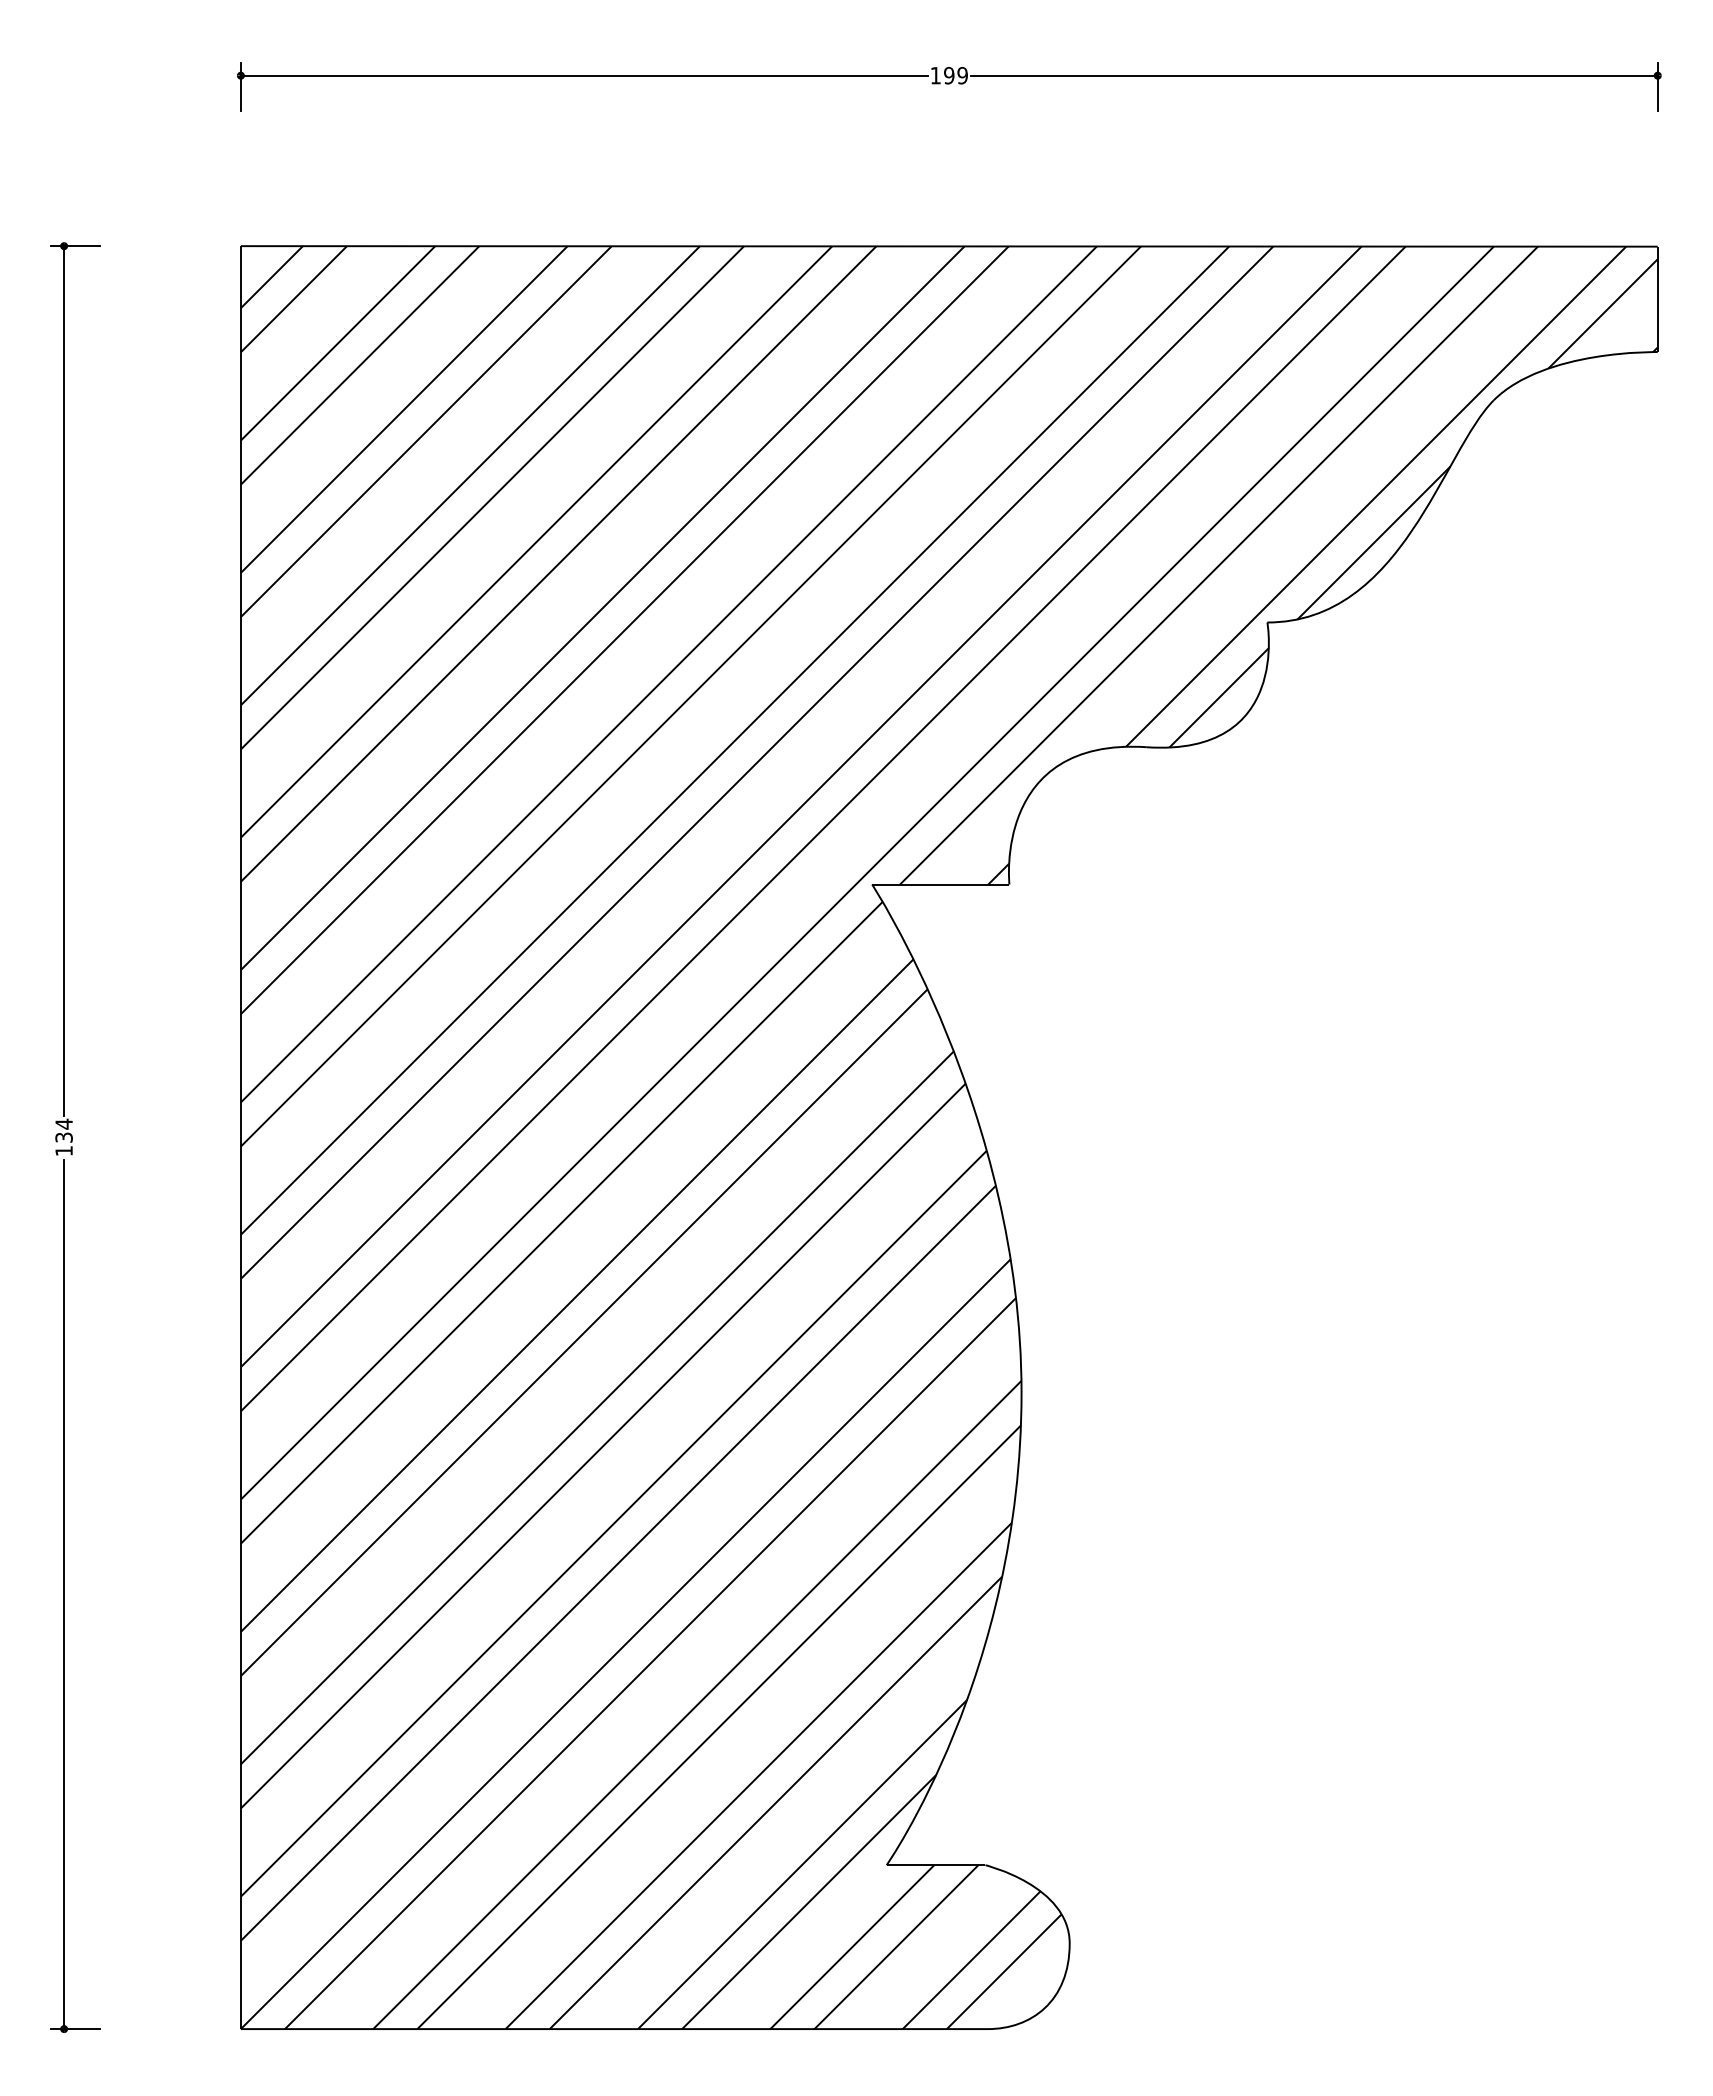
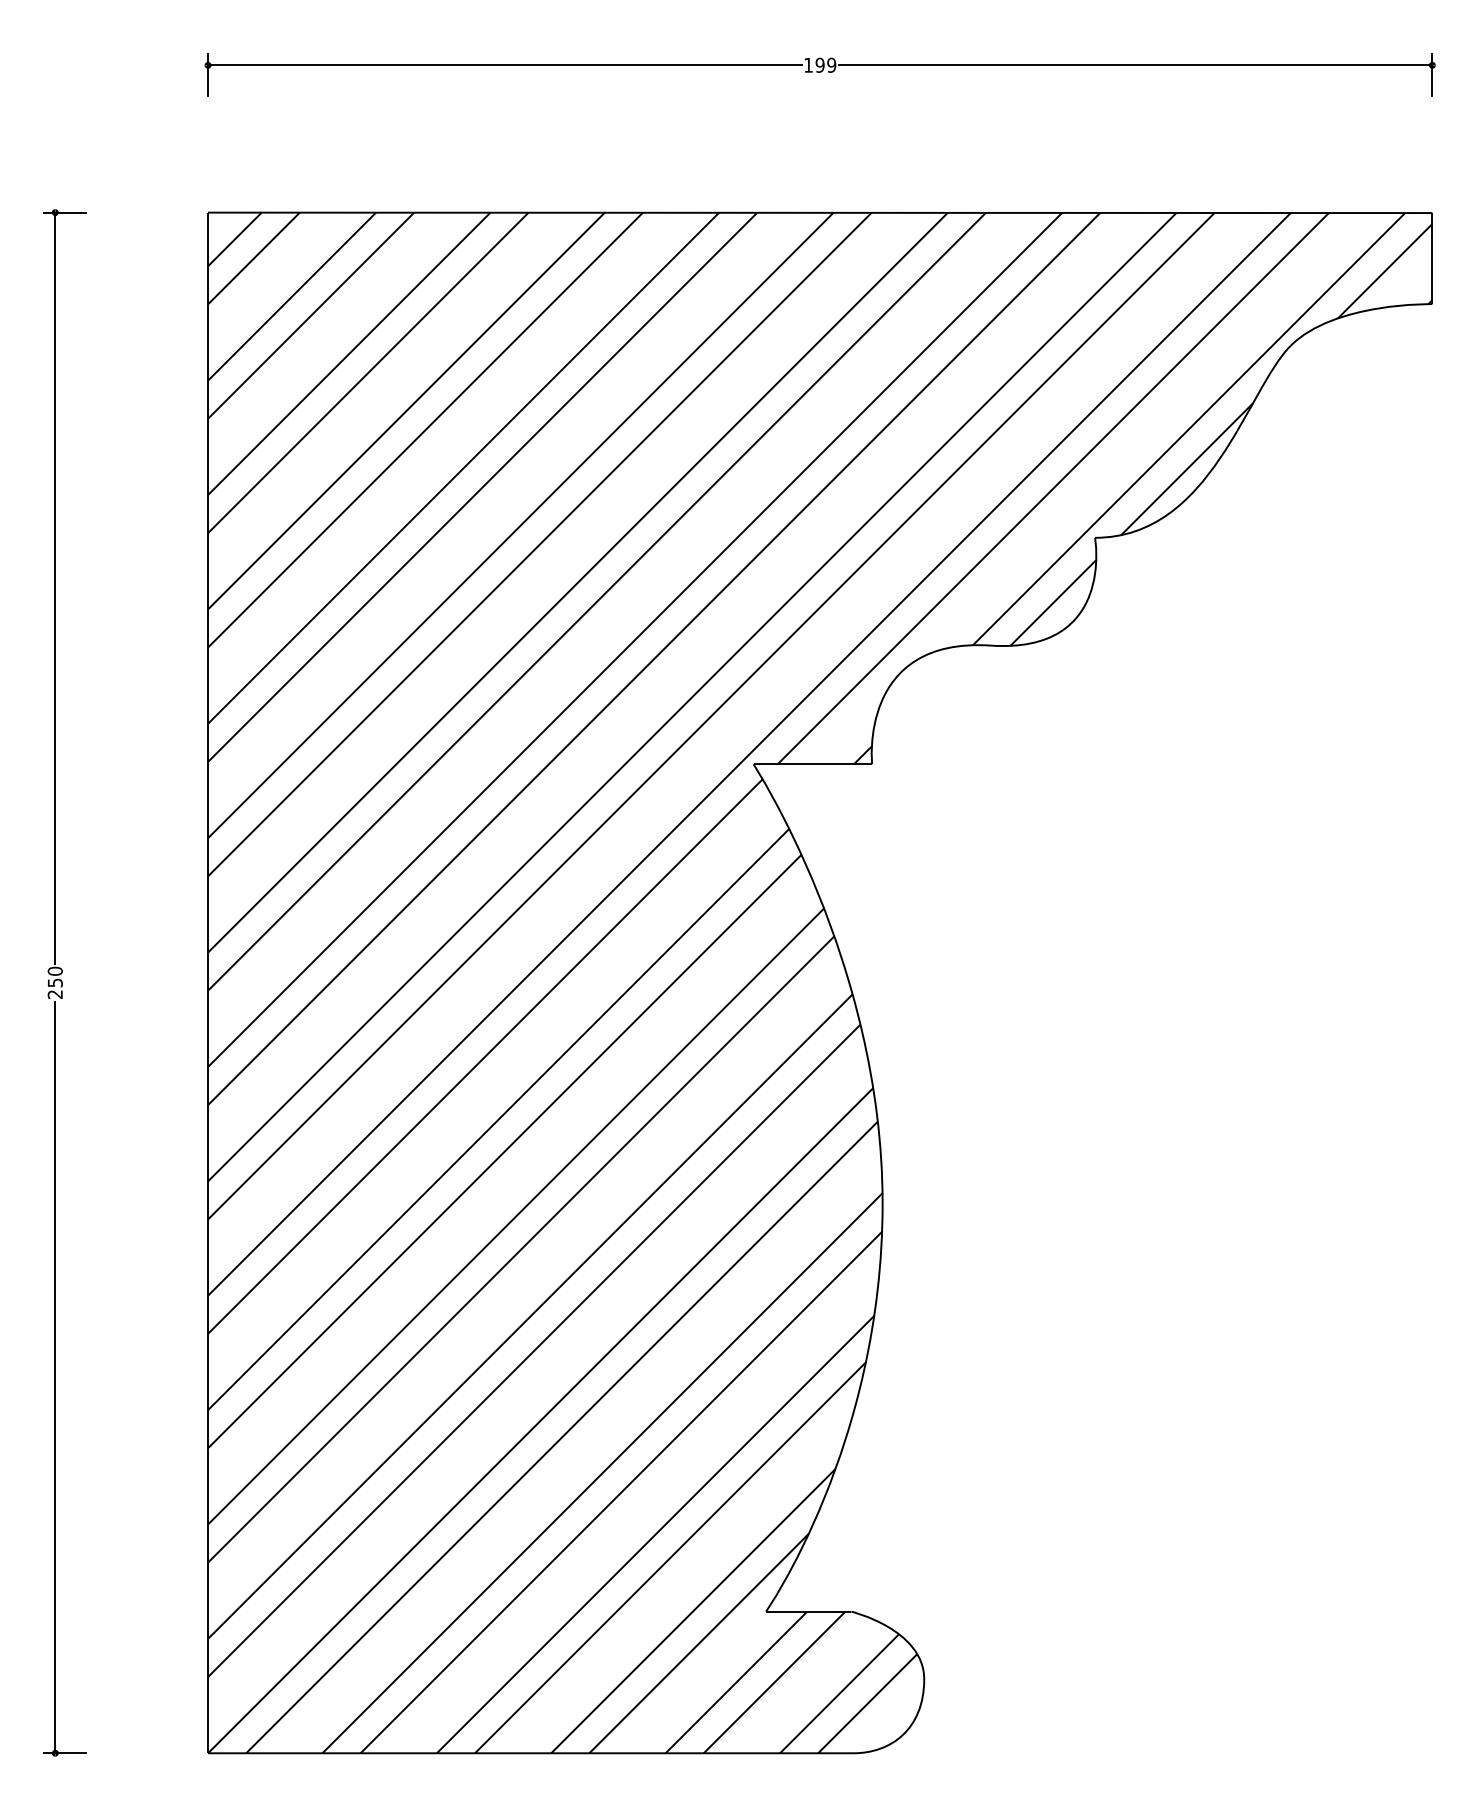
text: (63, 1137) -> (54, 982), 134 -> 250

